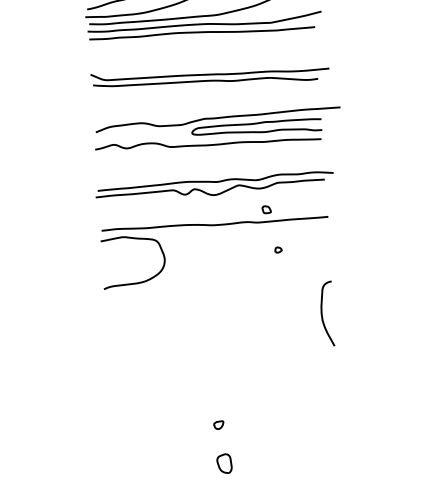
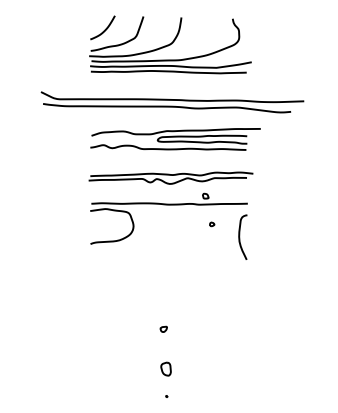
part: (210, 76) -> (172, 102), size x1.6
curve: (323, 312) -> (240, 236), moved
part: (218, 423) -> (163, 328), moved

